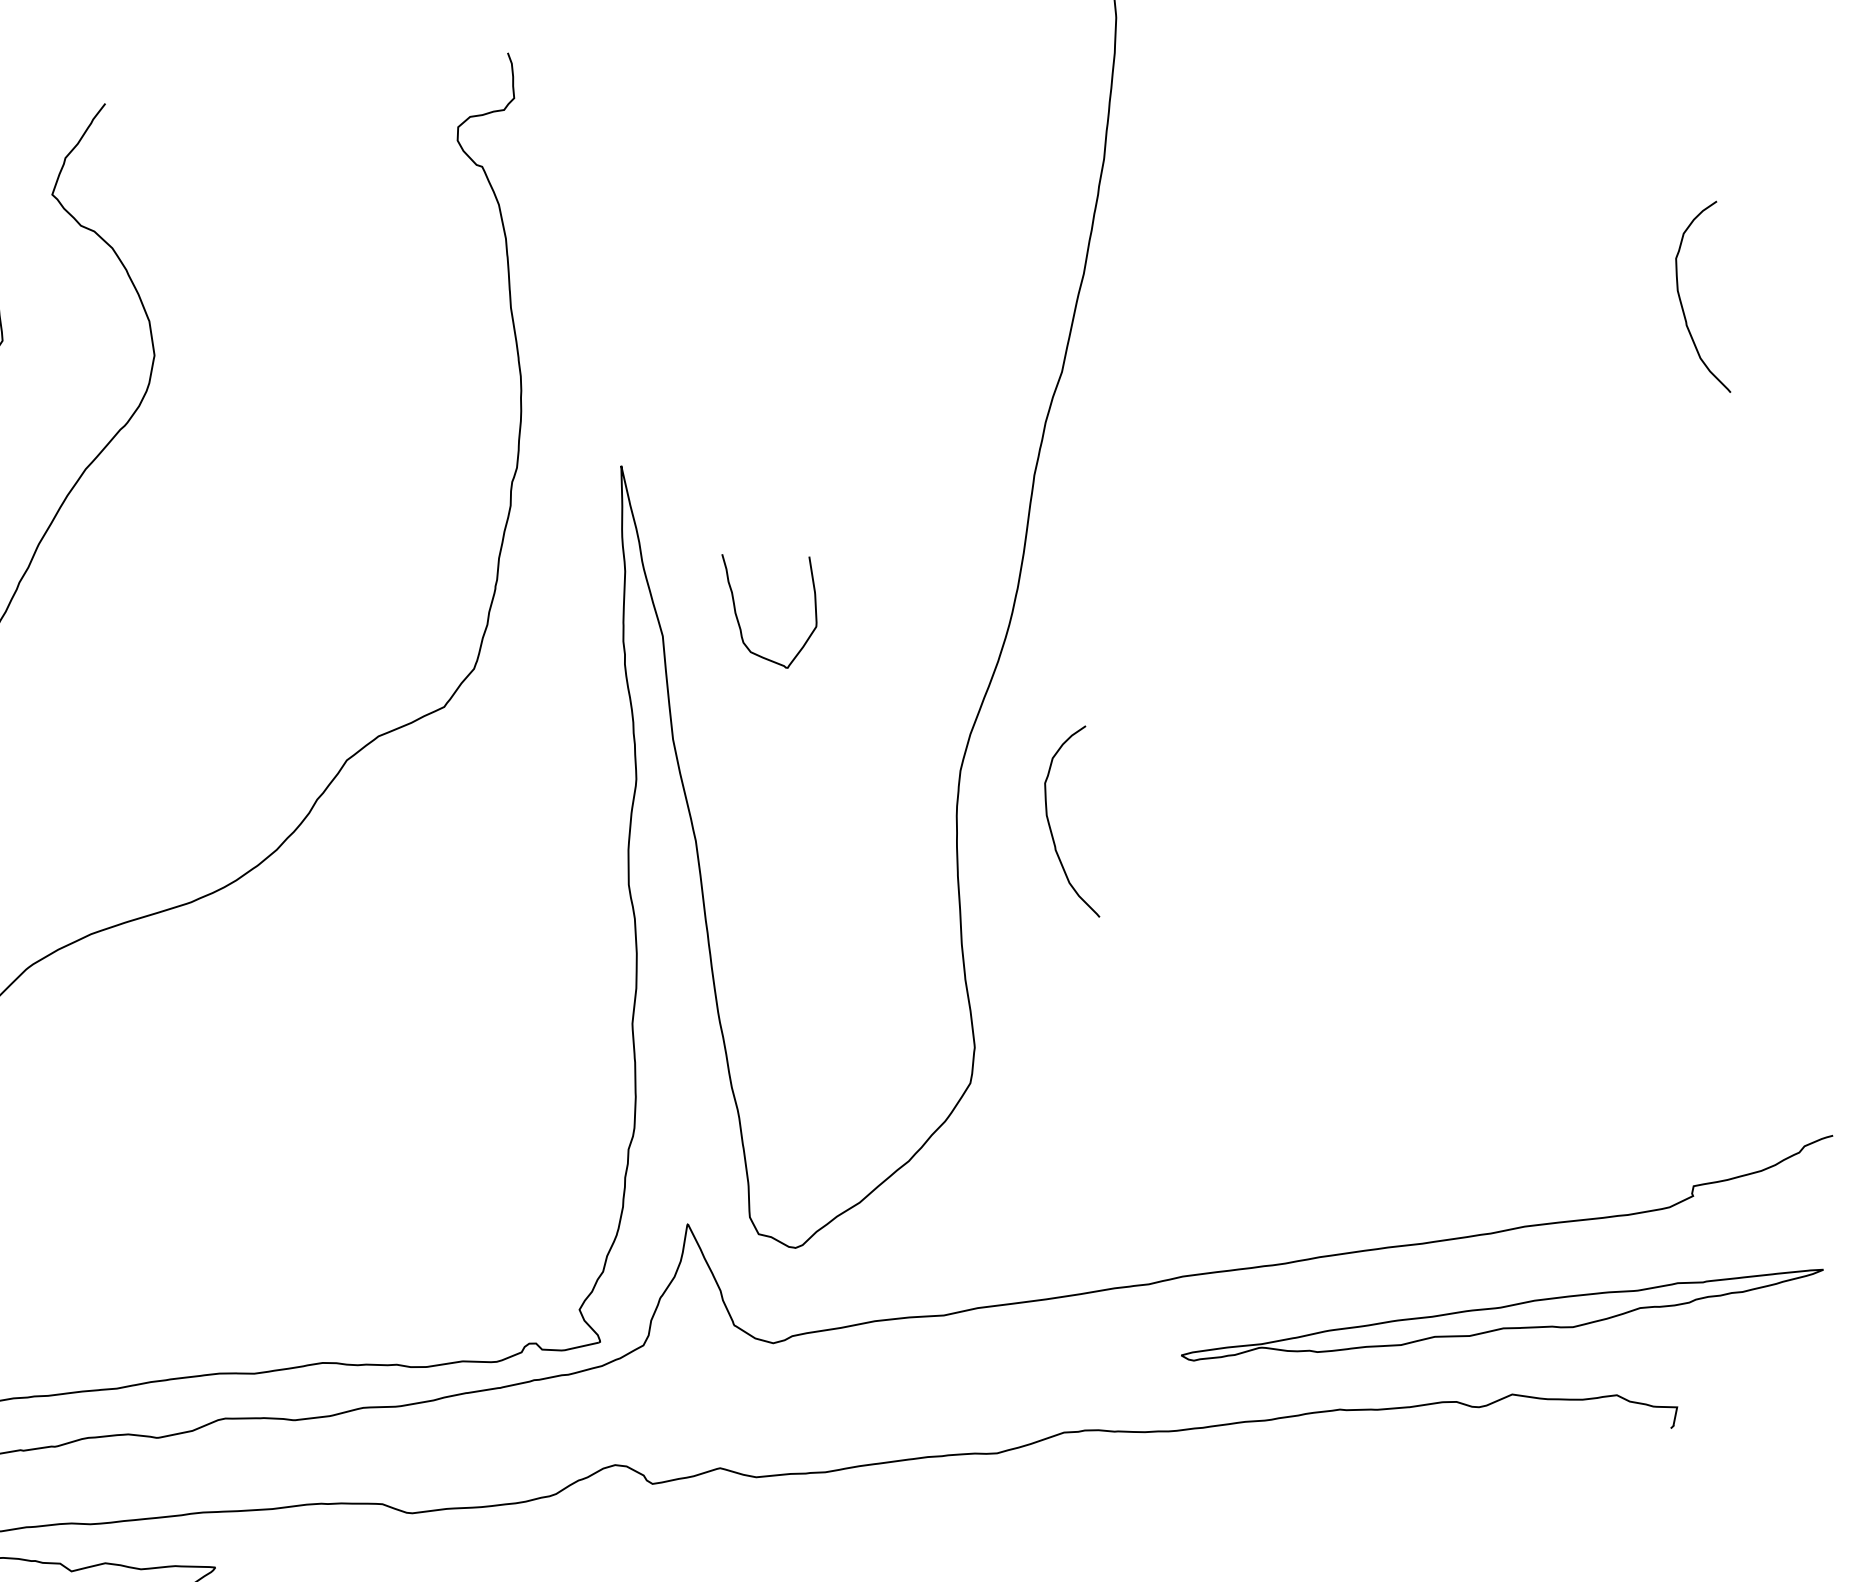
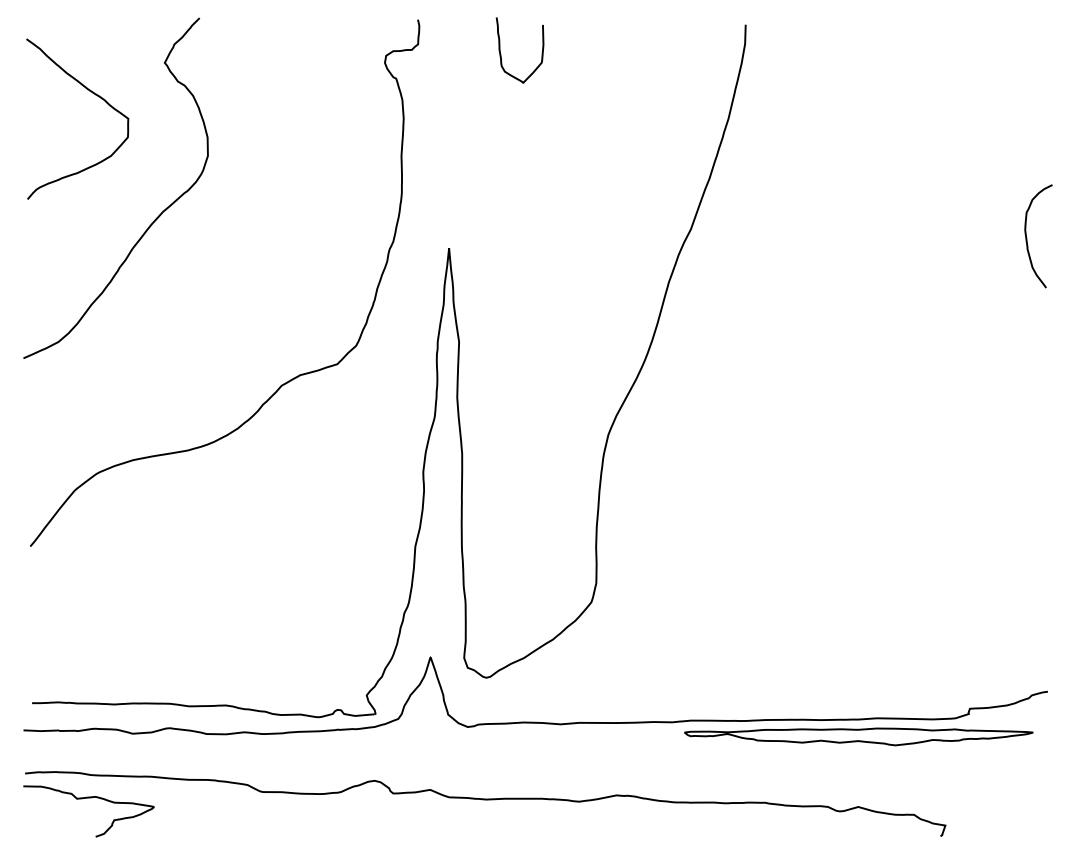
curve: (739, 619) -> (501, 53), moved
curve: (1052, 828) -> (653, 472), removed
part: (1502, 1319) -> (858, 736), moved

